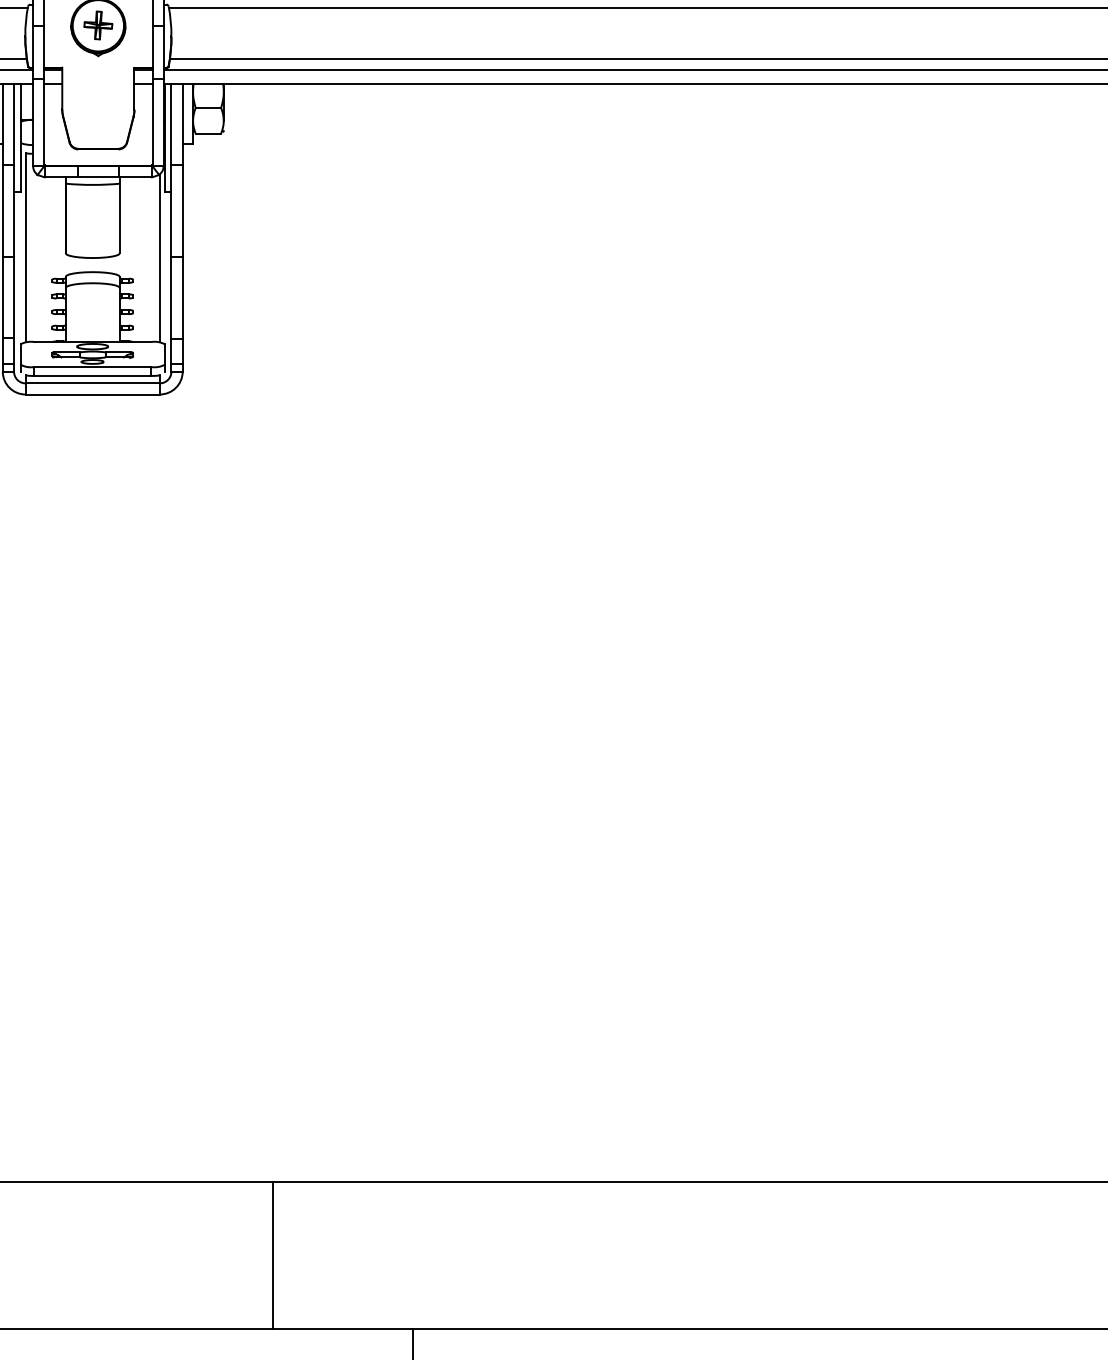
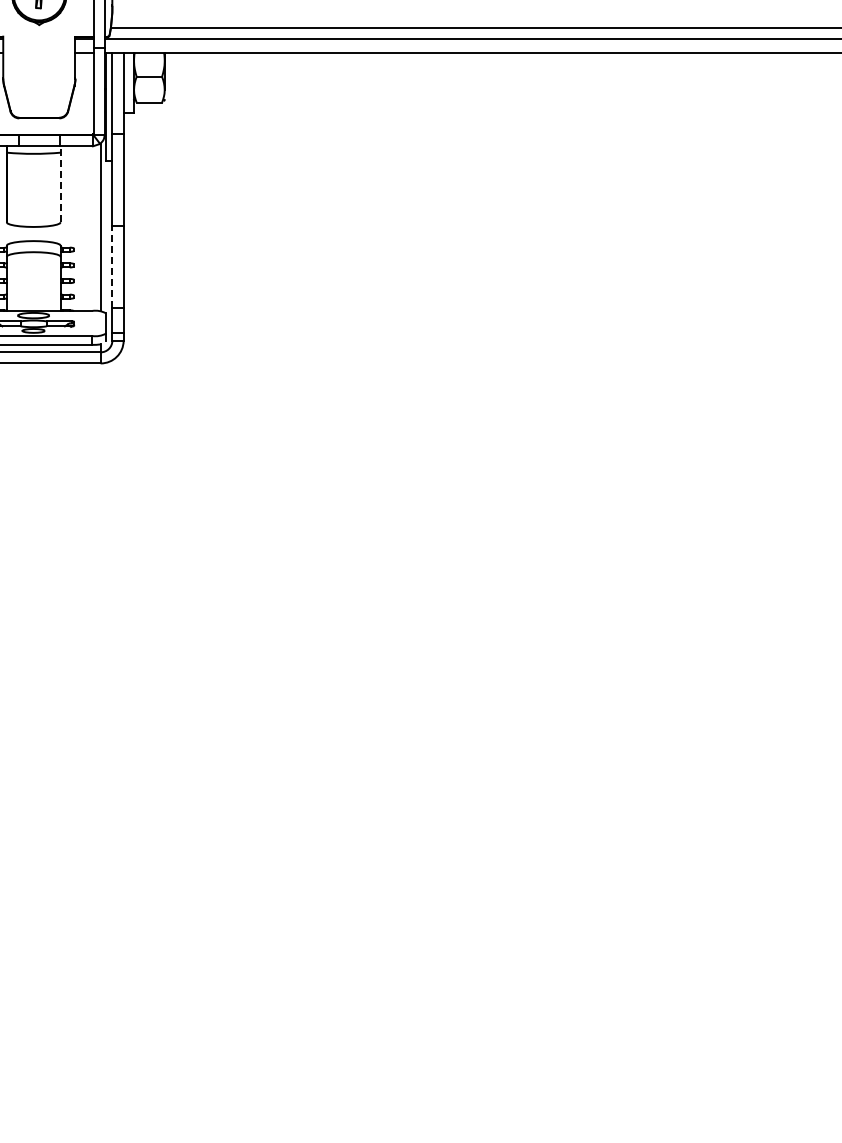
line: (119, 215) -> (60, 184), solid -> dashed
line: (171, 297) -> (112, 266), solid -> dashed

